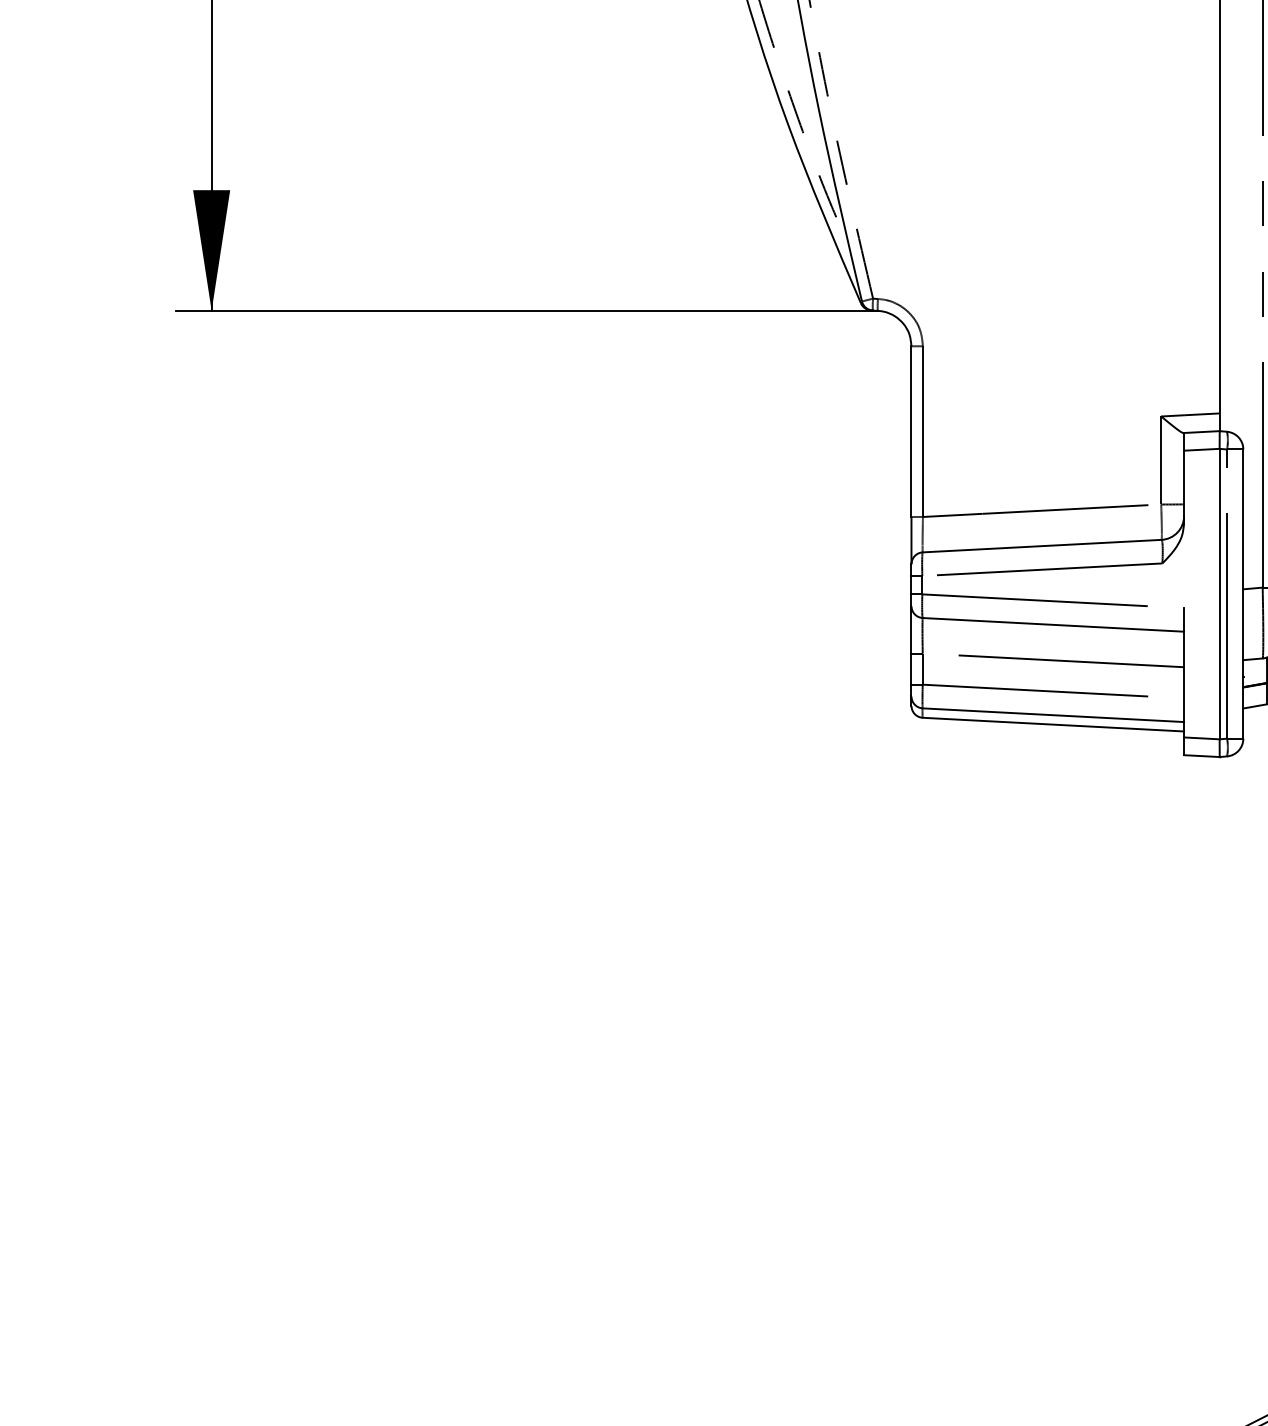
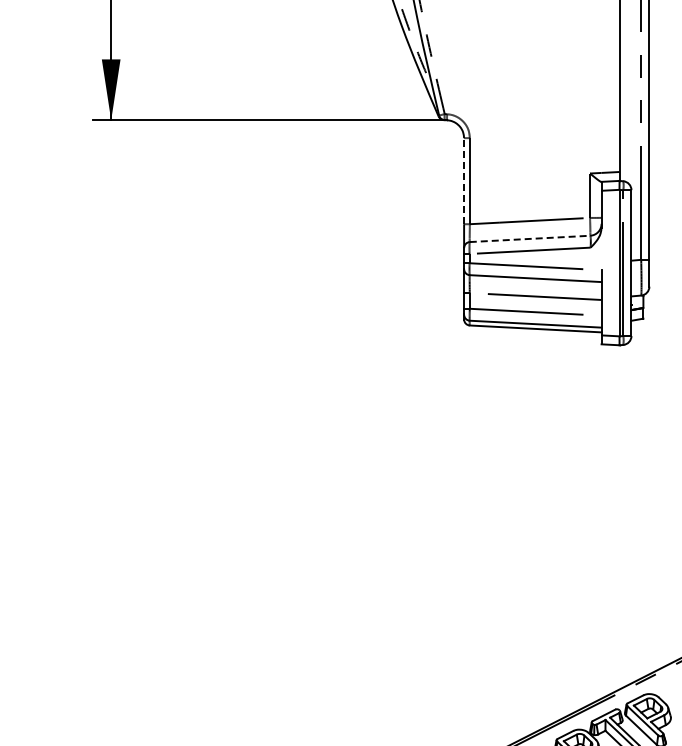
line: (912, 430) -> (464, 180), solid -> dashed
line: (1043, 545) -> (530, 238), solid -> dashed

